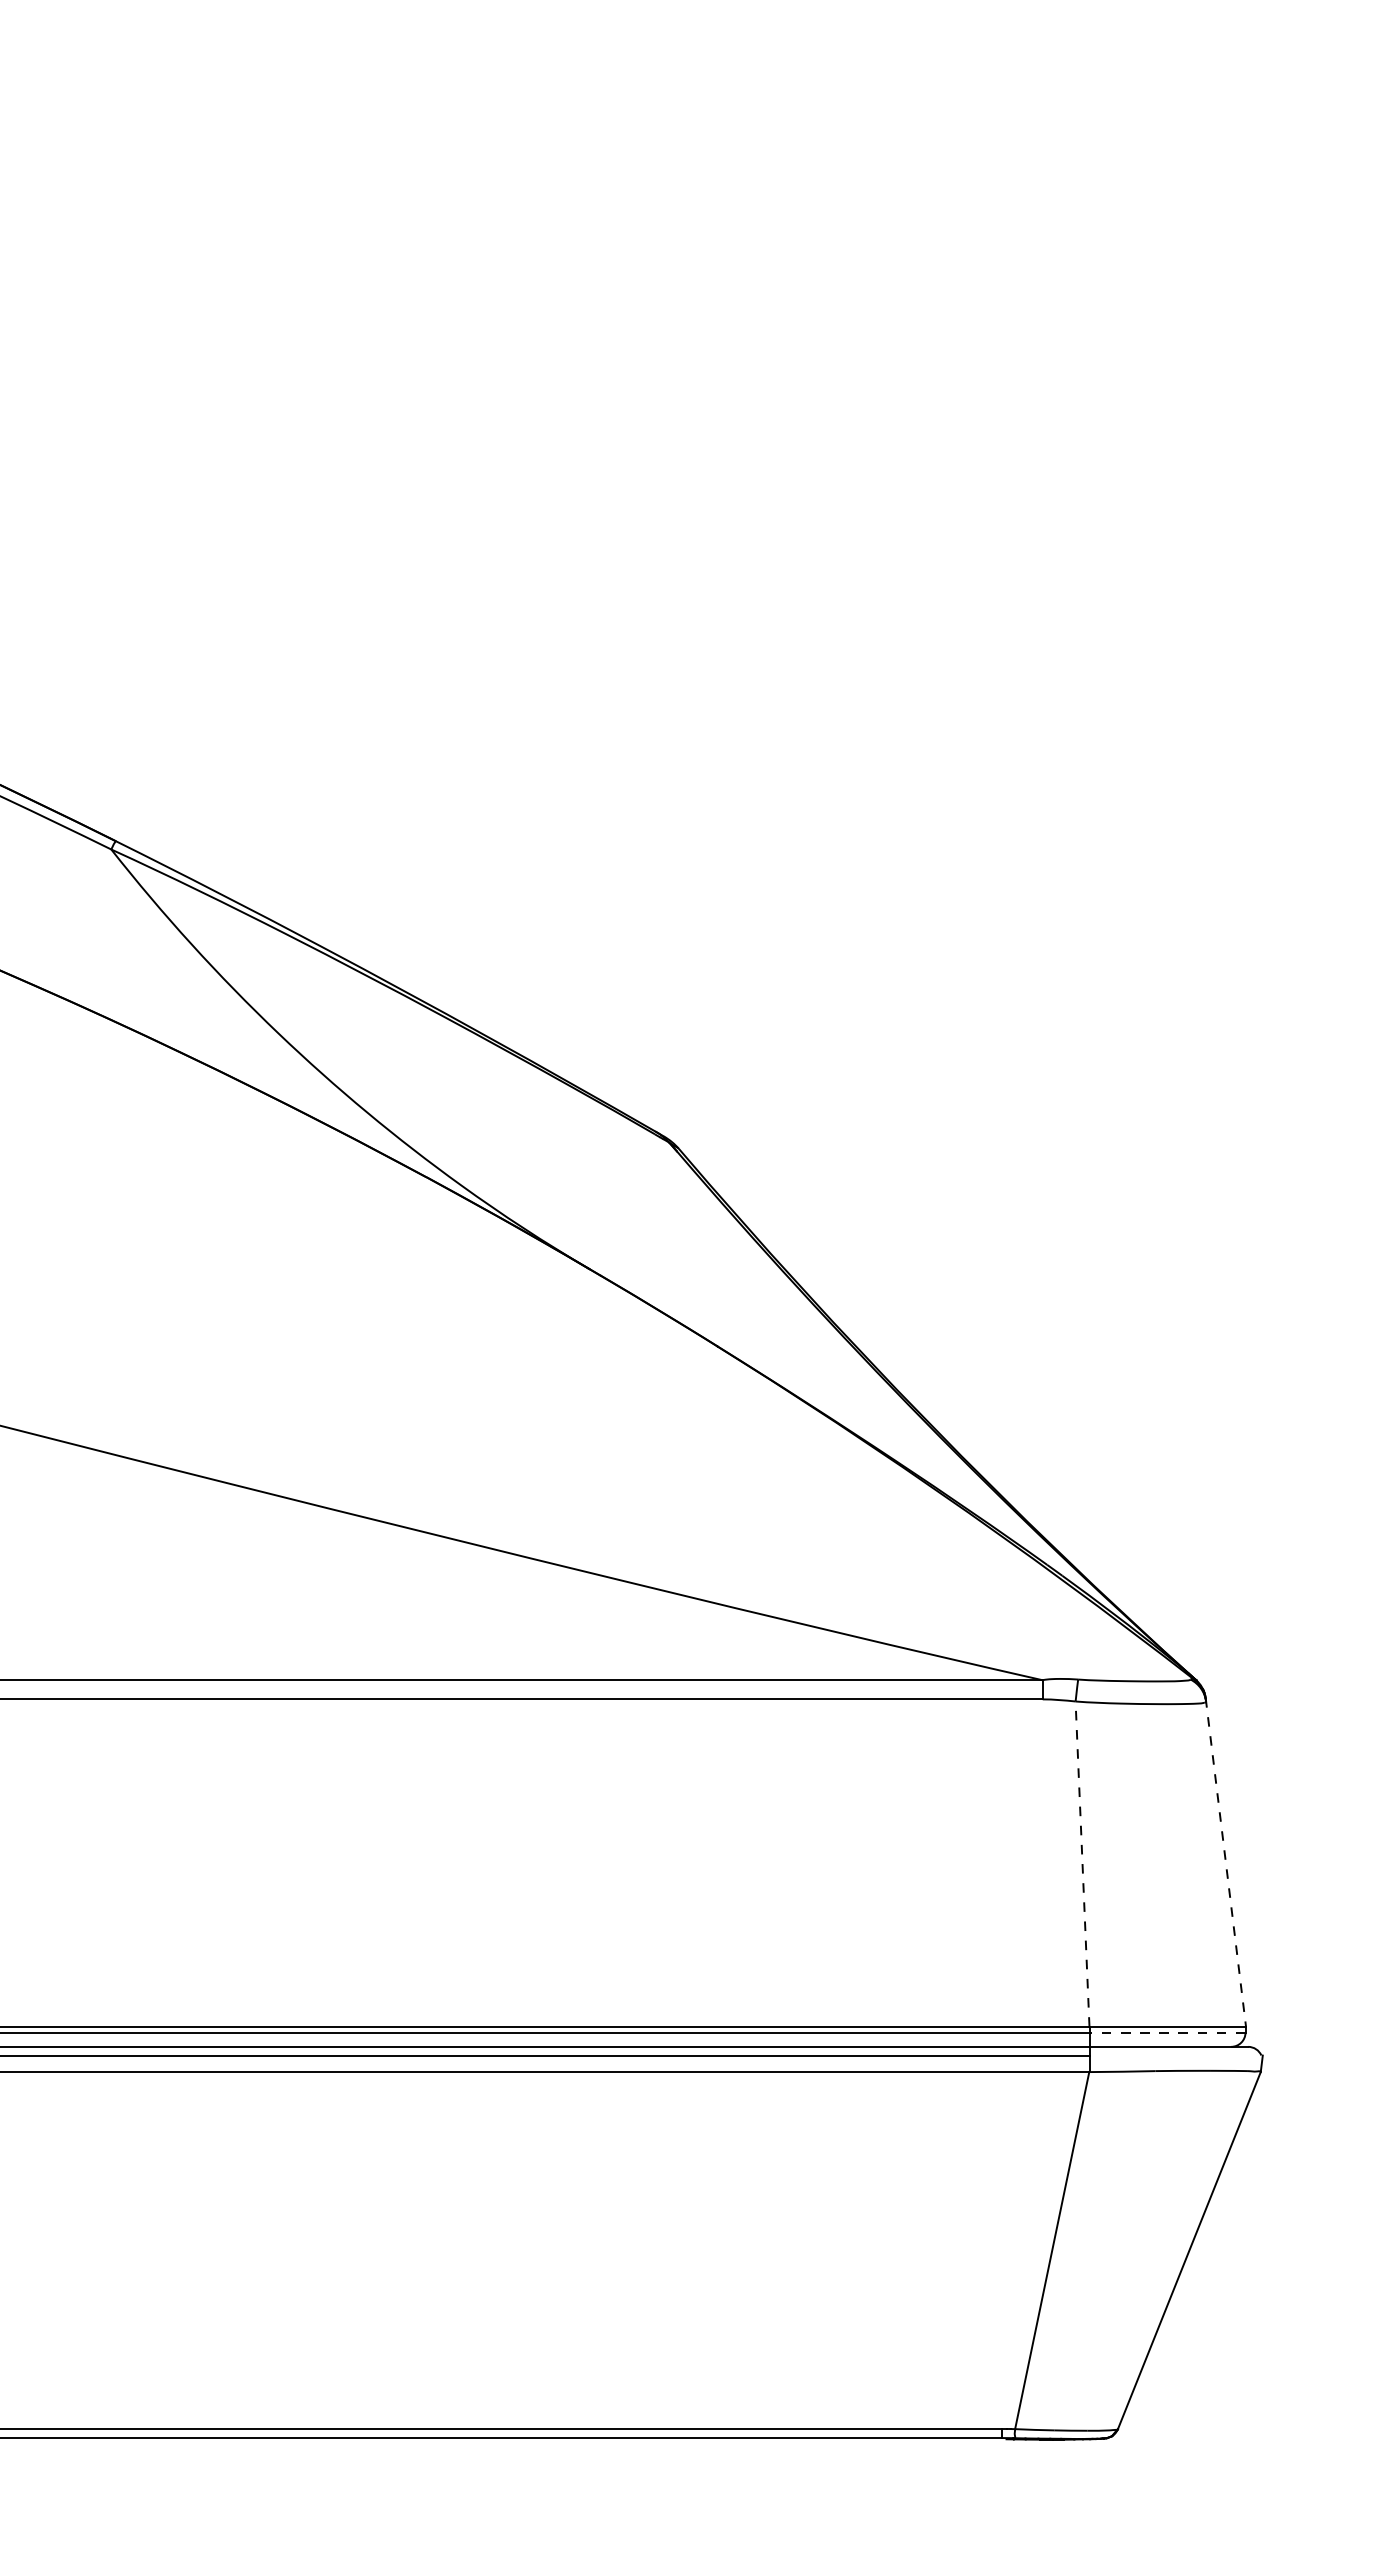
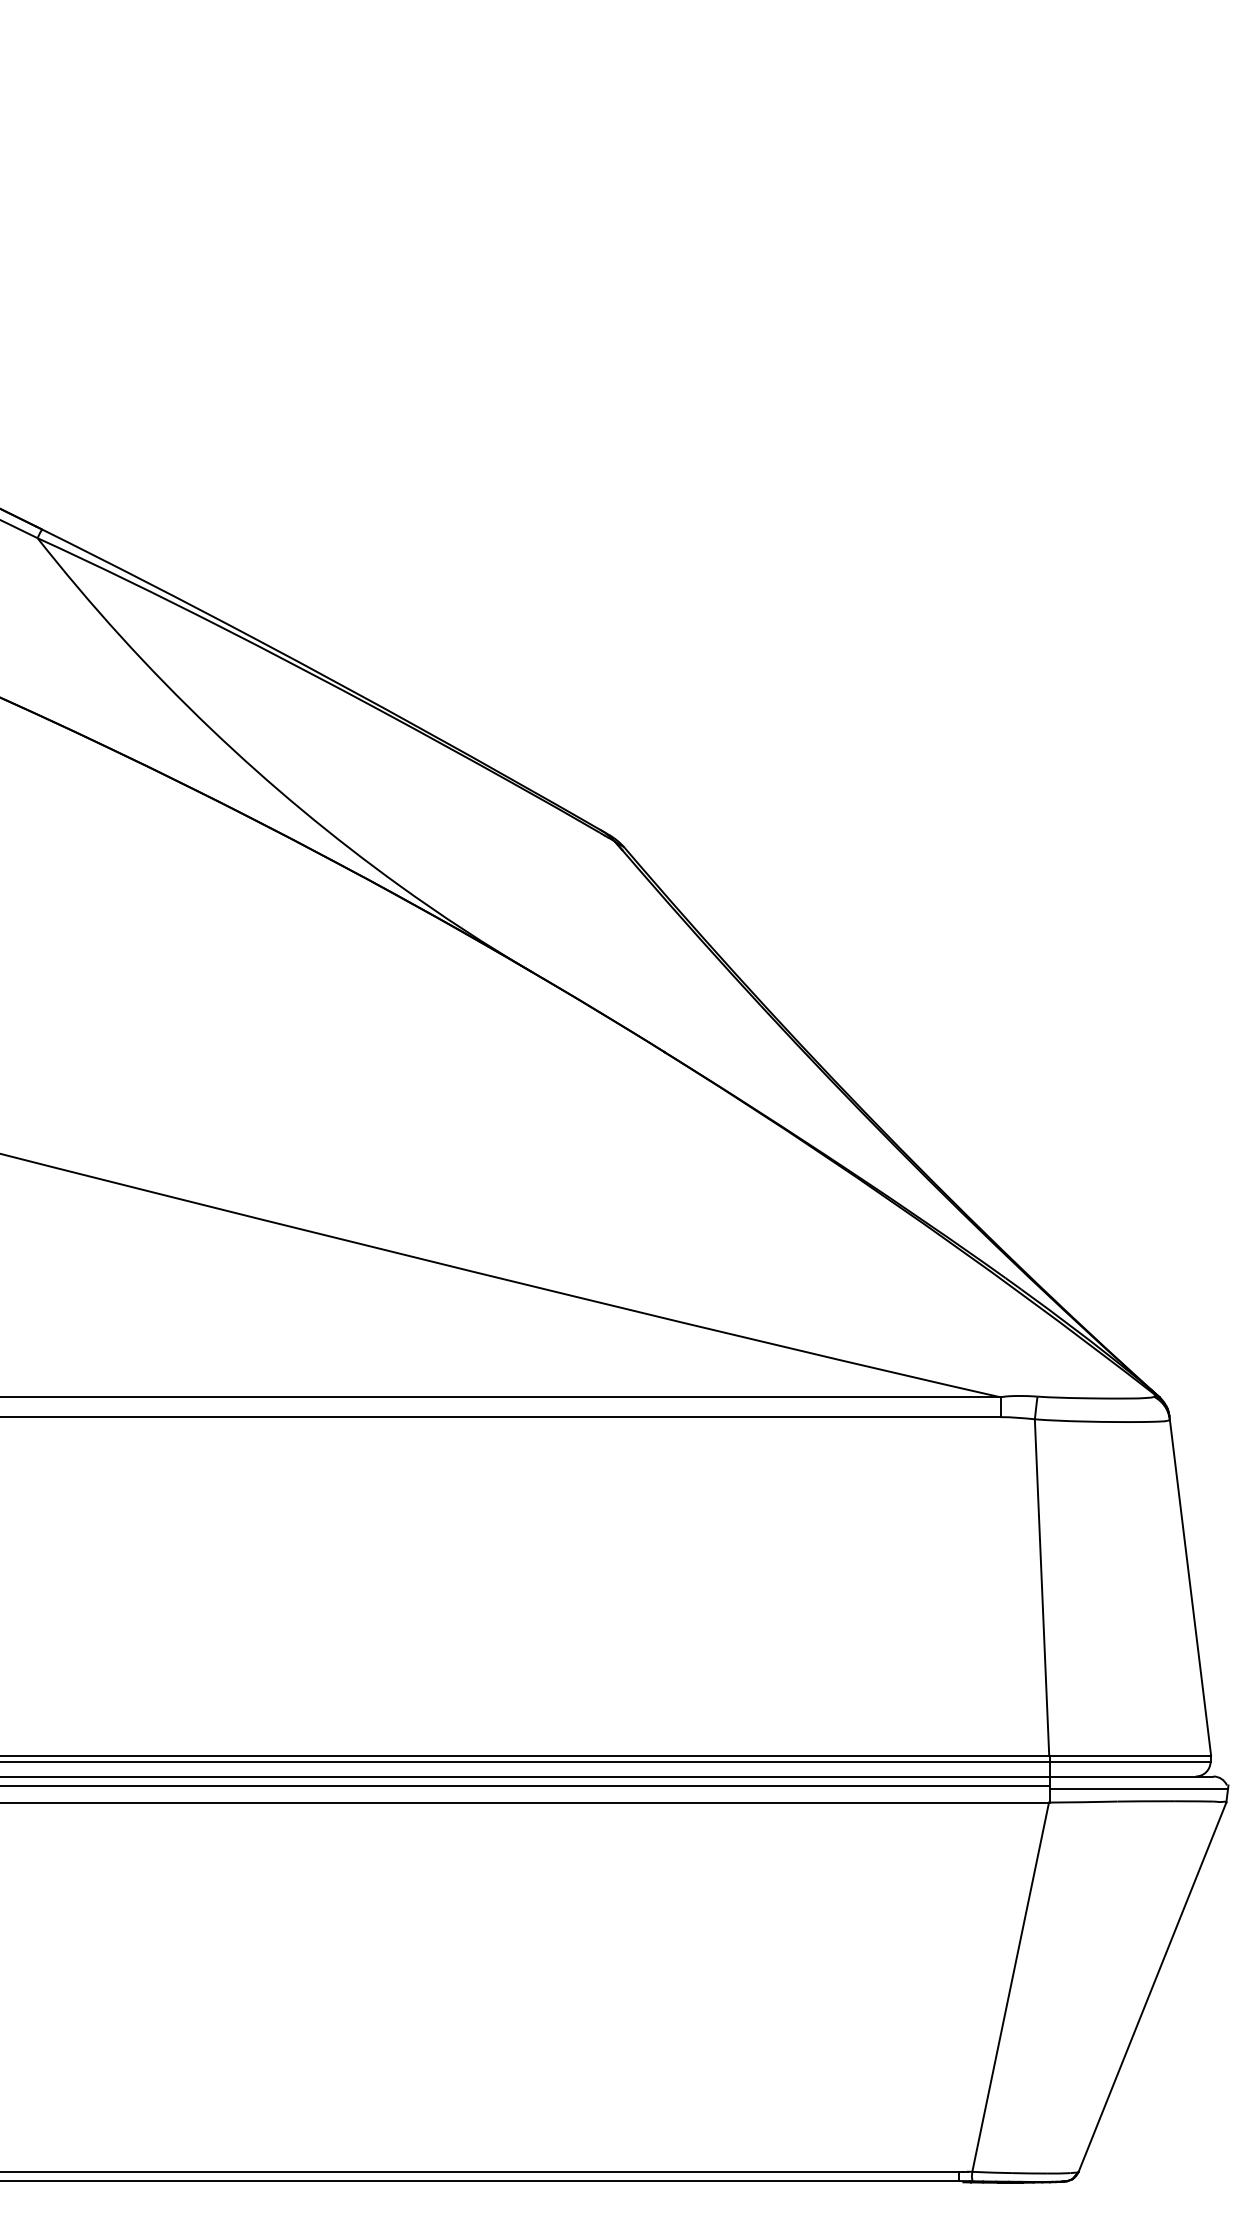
line: (1225, 1862) -> (1189, 1585), dashed -> solid
line: (1082, 1864) -> (1041, 1587), dashed -> solid
line: (1167, 2032) -> (1129, 1761), dashed -> solid
line: (1176, 2058) -> (1139, 1788), added

